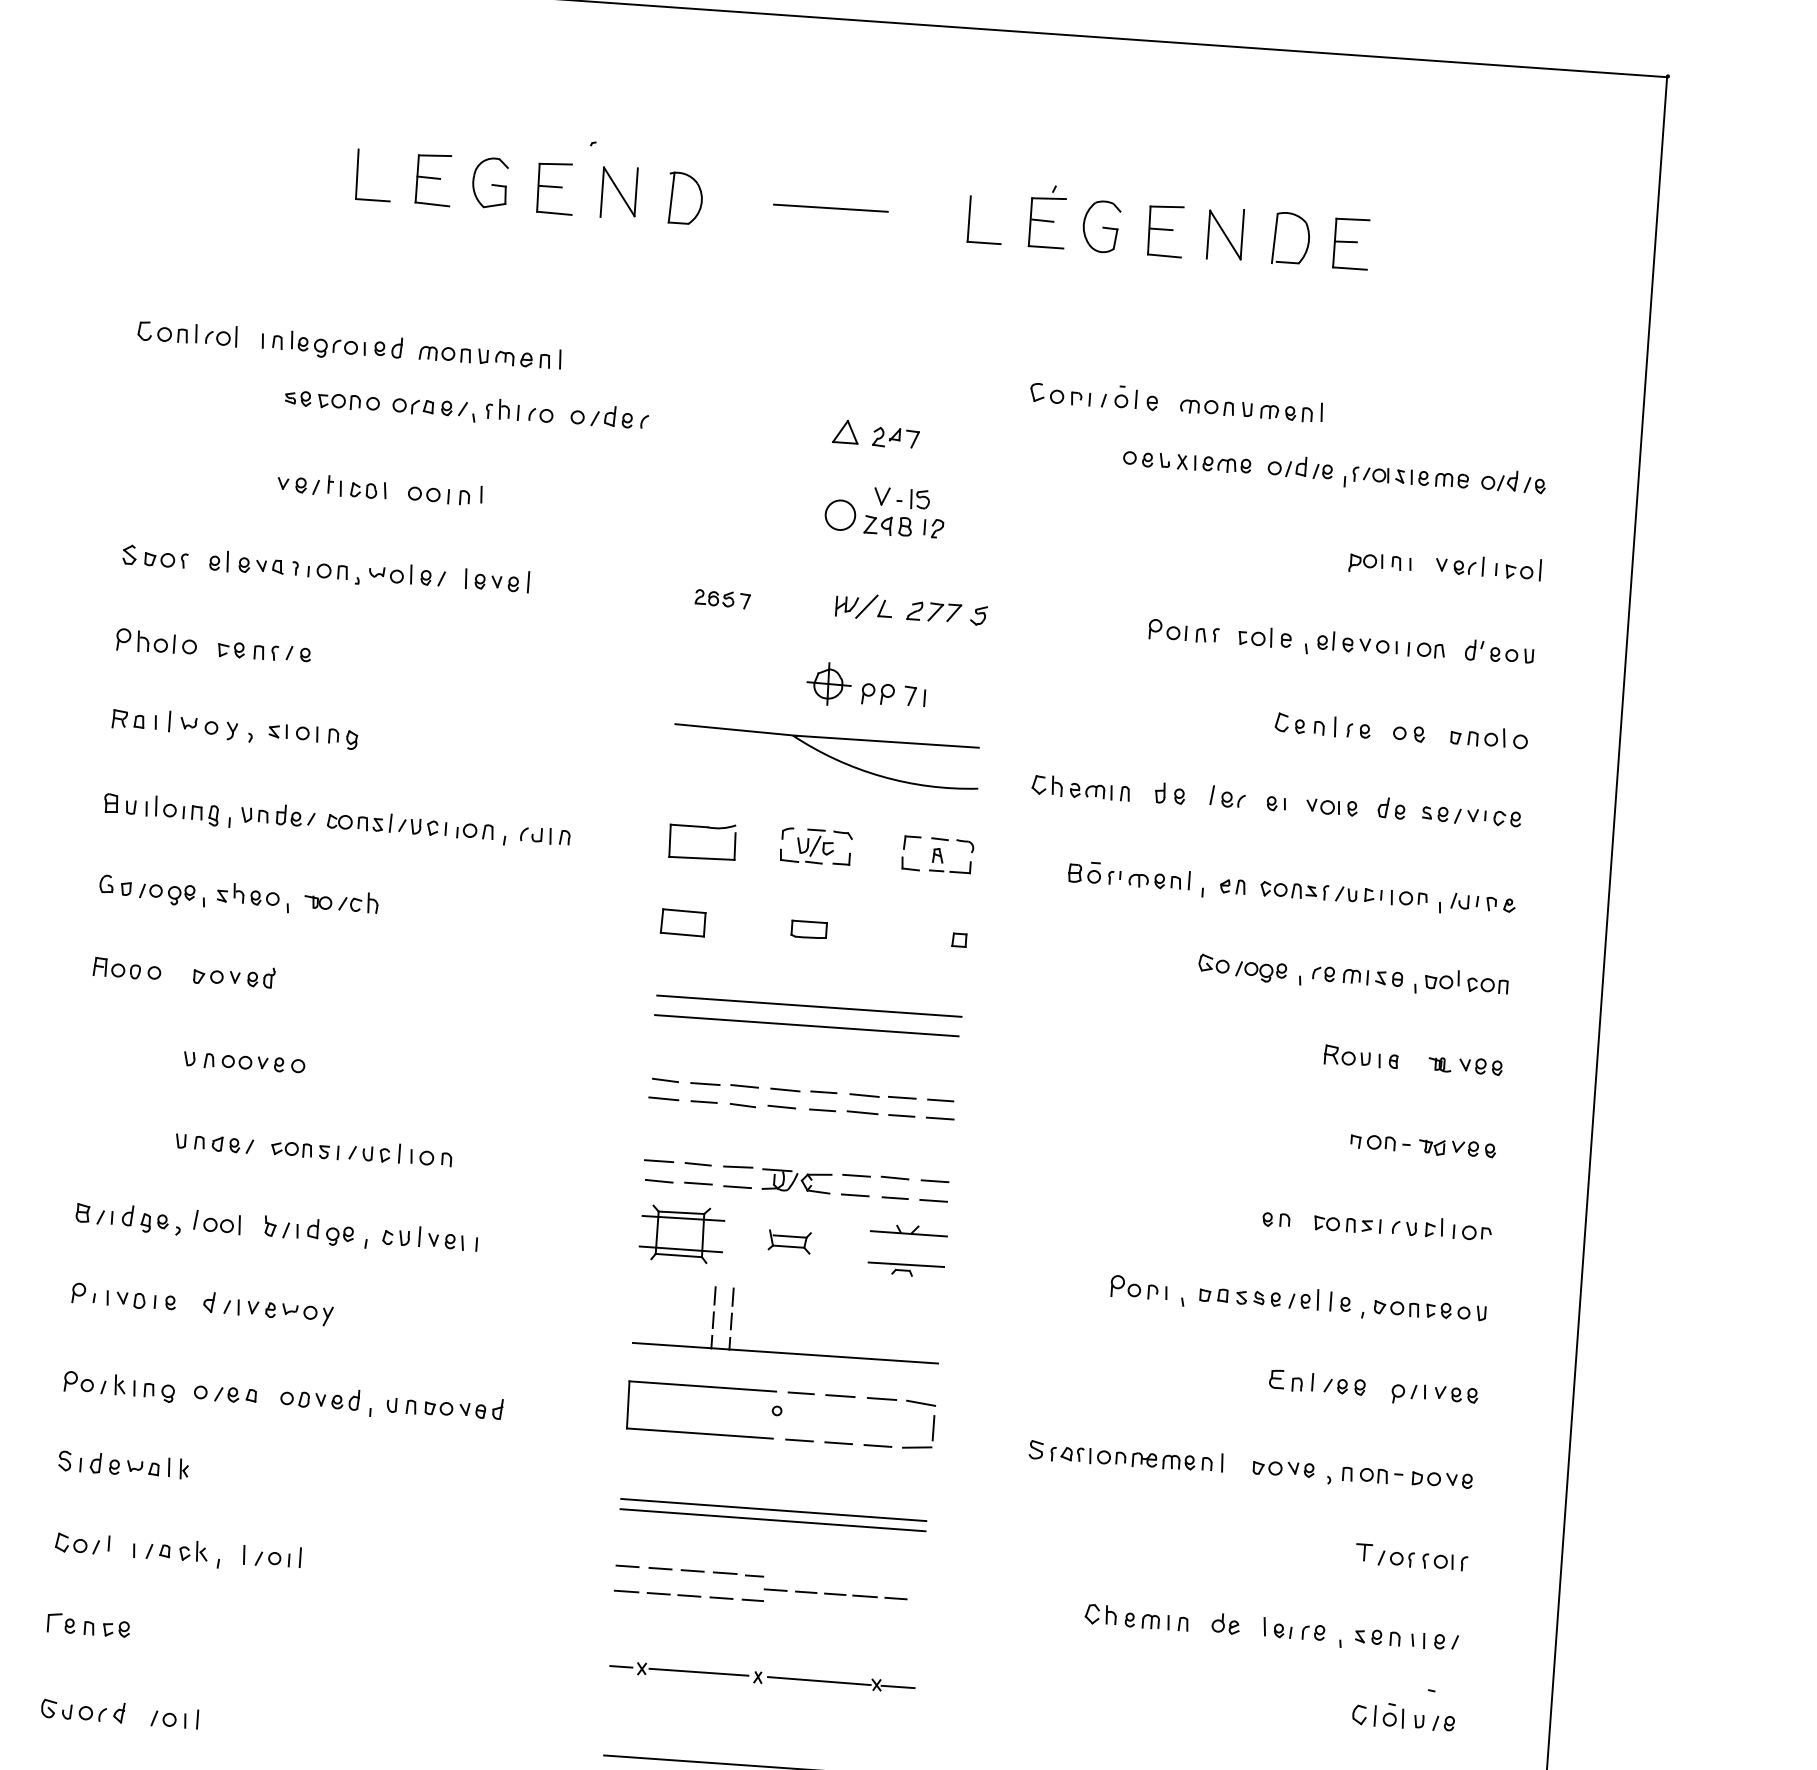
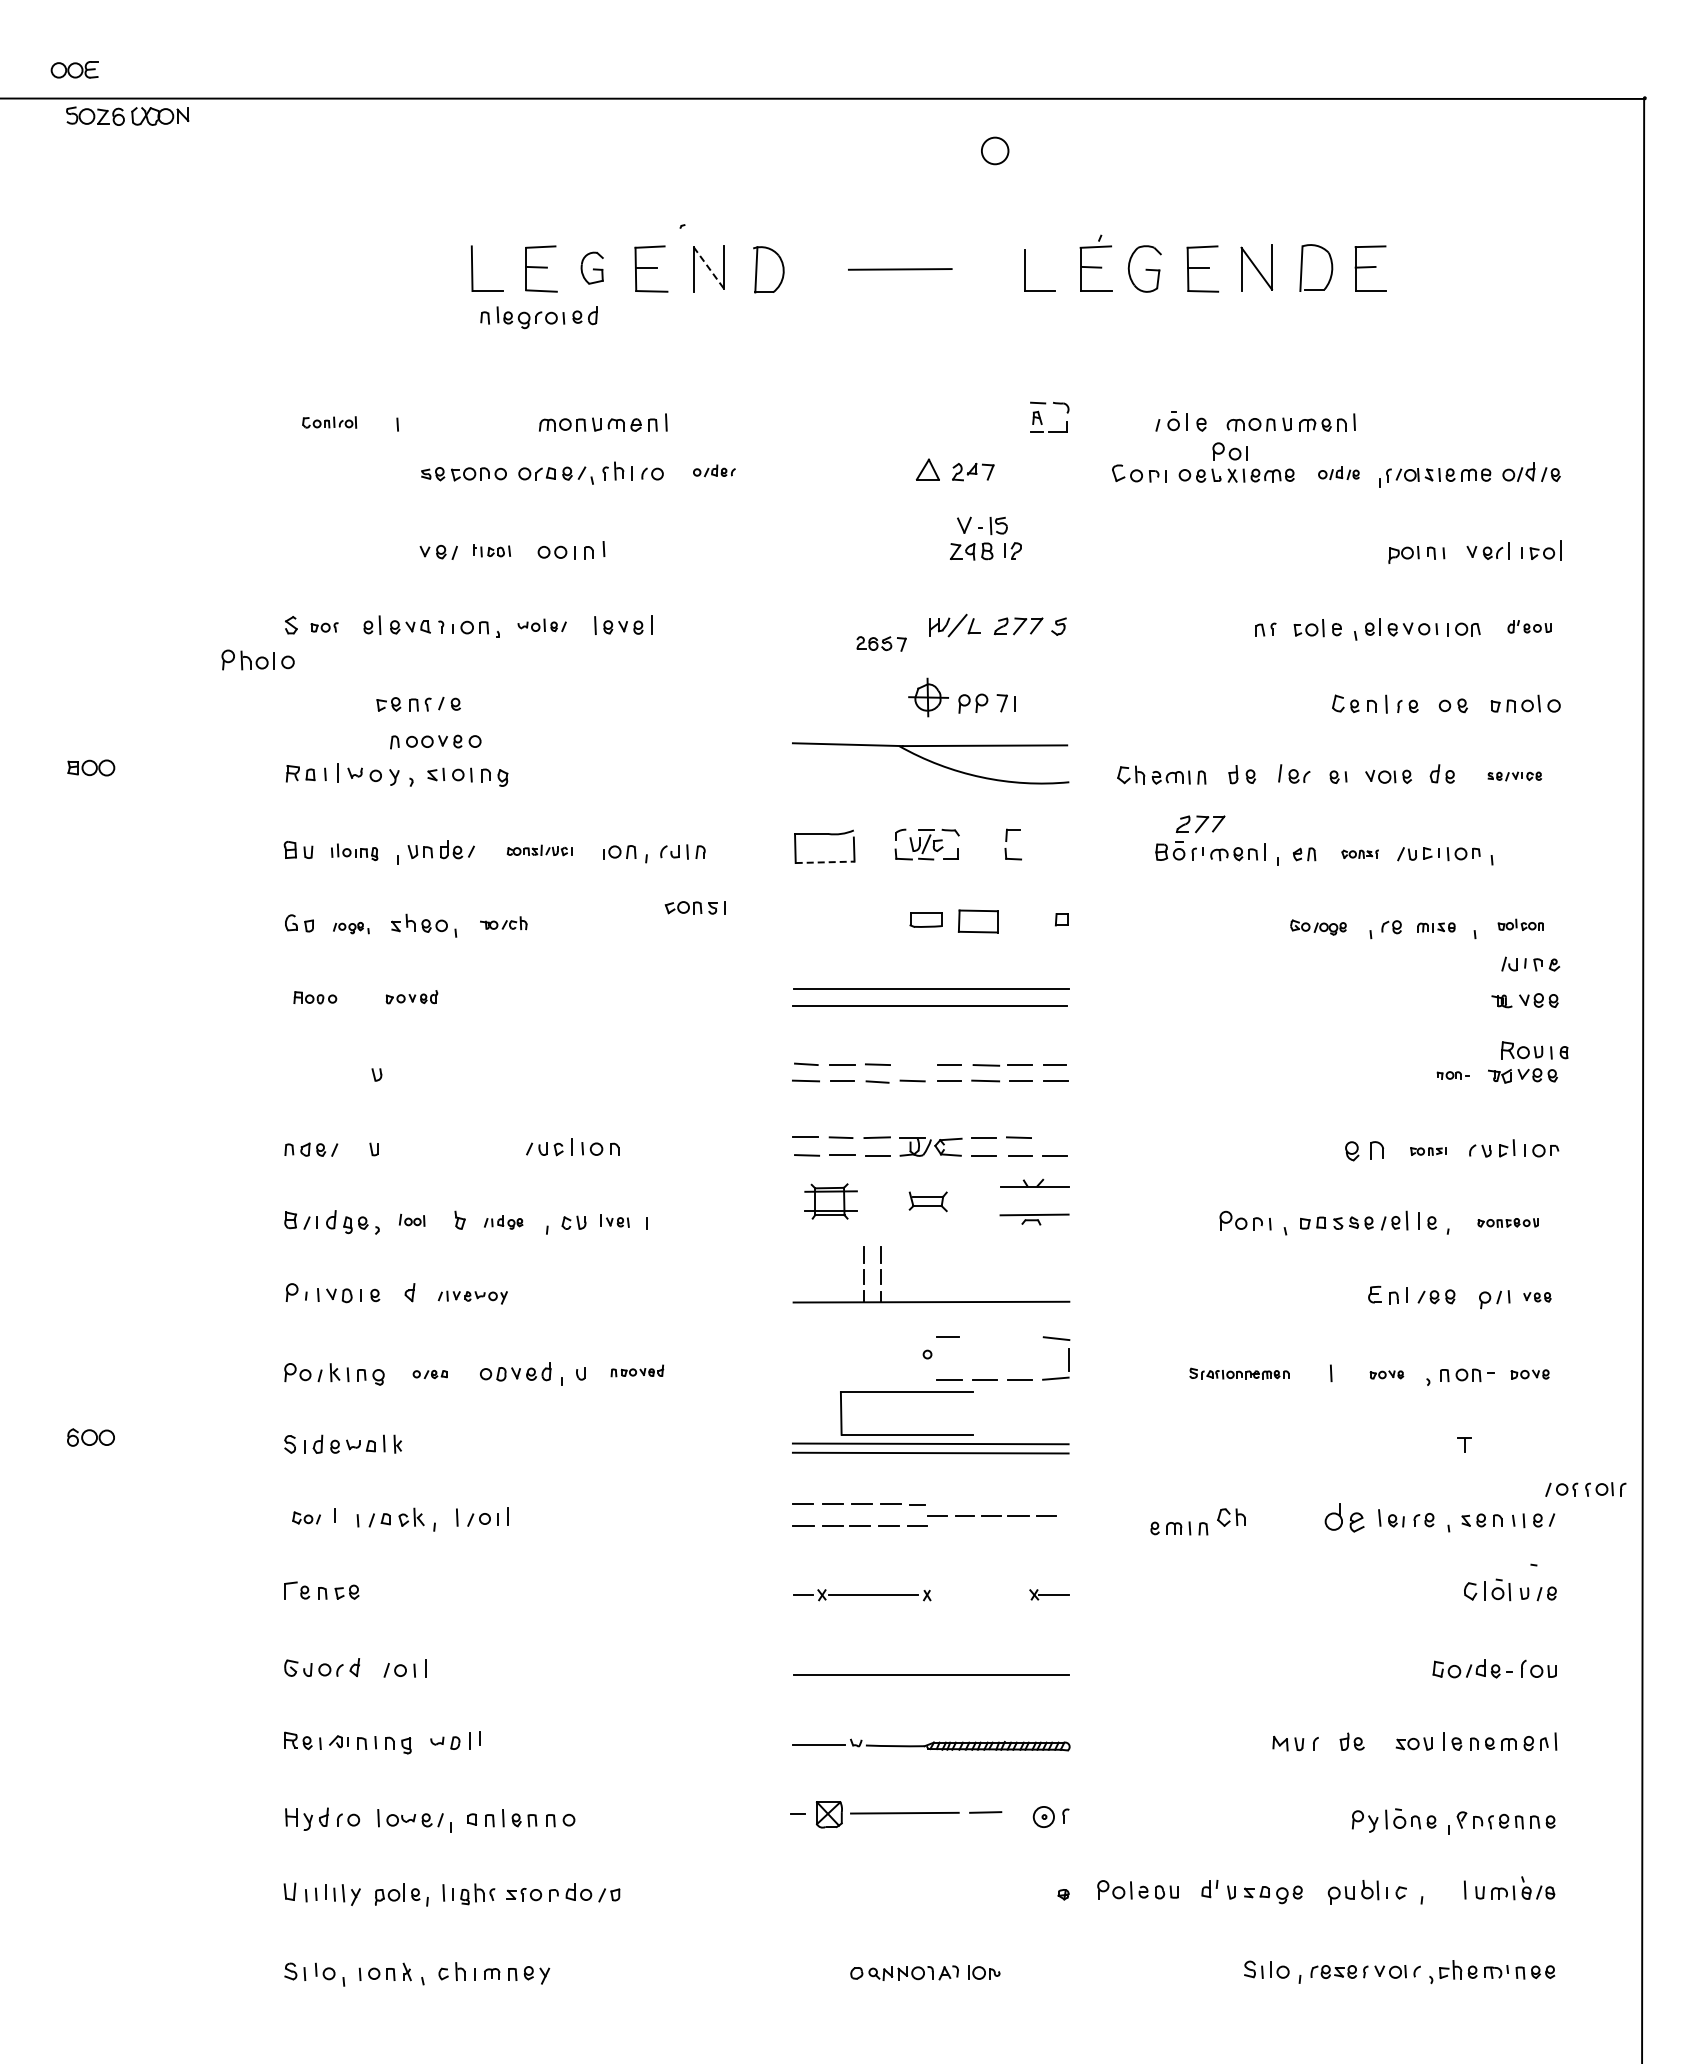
part: (490, 183) -> (592, 268), size x0.7
line: (618, 192) -> (708, 268), solid -> dashed
part: (187, 333) -> (329, 422), size x0.6
part: (336, 346) -> (538, 317), moved
part: (1060, 394) -> (1139, 473), moved
part: (609, 416) -> (714, 470), size x0.6
part: (1300, 466) -> (1338, 472), size x0.7
part: (356, 487) -> (491, 550), size x0.7
circle: (840, 514) -> (995, 150), moved
part: (166, 559) -> (324, 627), size x0.7
part: (406, 574) -> (541, 625), size x0.7
part: (722, 598) -> (881, 643), moved
part: (1167, 629) -> (1229, 451), moved
part: (156, 641) -> (257, 659), moved
part: (1499, 651) -> (1529, 626), size x0.7
part: (181, 811) -> (354, 852), size x0.7
part: (1471, 816) -> (1514, 776), size x0.6
part: (386, 823) -> (539, 850), size x0.6
part: (1120, 845) -> (1200, 824), added
part: (942, 857) -> (1041, 419), moved
line: (702, 858) -> (825, 862), solid -> dashed
part: (1294, 891) -> (1360, 854), size x0.6
part: (172, 893) -> (351, 927), size x0.6
part: (341, 900) -> (503, 922), size x0.7
part: (1483, 902) -> (1530, 963), moved
part: (683, 922) -> (978, 921), moved
part: (127, 968) -> (315, 997), size x0.7
part: (1242, 968) -> (1318, 927), size x0.7
part: (233, 974) -> (411, 996), size x0.7
part: (1373, 977) -> (1436, 927), size x0.7
part: (1466, 980) -> (1520, 924), size x0.6
part: (1361, 1057) -> (1534, 1050), moved
part: (254, 1063) -> (435, 741), moved
line: (785, 1090) -> (914, 1065), removed
part: (1380, 1142) -> (1453, 1075), size x0.6
part: (224, 1144) -> (311, 1149), moved
part: (303, 1149) -> (694, 907), moved
line: (935, 1181) -> (1055, 1138), removed
part: (1276, 1220) -> (1364, 1151), size x1.6
part: (216, 1222) -> (411, 1220), size x0.6
part: (1347, 1225) -> (1428, 1151), size x0.6
part: (318, 1232) -> (503, 1222), size x0.6
part: (681, 1234) -> (830, 1201), size x0.7
part: (441, 1238) -> (614, 1220), size x0.7
part: (1429, 1309) -> (1507, 1222), size x0.6
part: (278, 1312) -> (472, 1297), size x0.7
part: (702, 1386) -> (906, 1392), moved
part: (224, 1394) -> (429, 1374), size x0.6
part: (1456, 1394) -> (1537, 1297), size x0.7
line: (840, 1396) -> (983, 1337), removed
line: (881, 1399) -> (1020, 1337), removed
part: (454, 1406) -> (637, 1370), size x0.6
part: (1120, 1456) -> (1239, 1373), size x0.6
part: (1283, 1468) -> (1386, 1374), size x0.6
part: (1441, 1479) -> (1529, 1374), size x0.7
part: (77, 1543) -> (306, 1517), size x0.7
part: (1422, 1560) -> (1585, 1489), moved
part: (1157, 1621) -> (1179, 1528), moved
part: (1225, 1623) -> (1344, 1517), size x1.6
line: (819, 1680) -> (982, 1594), removed

